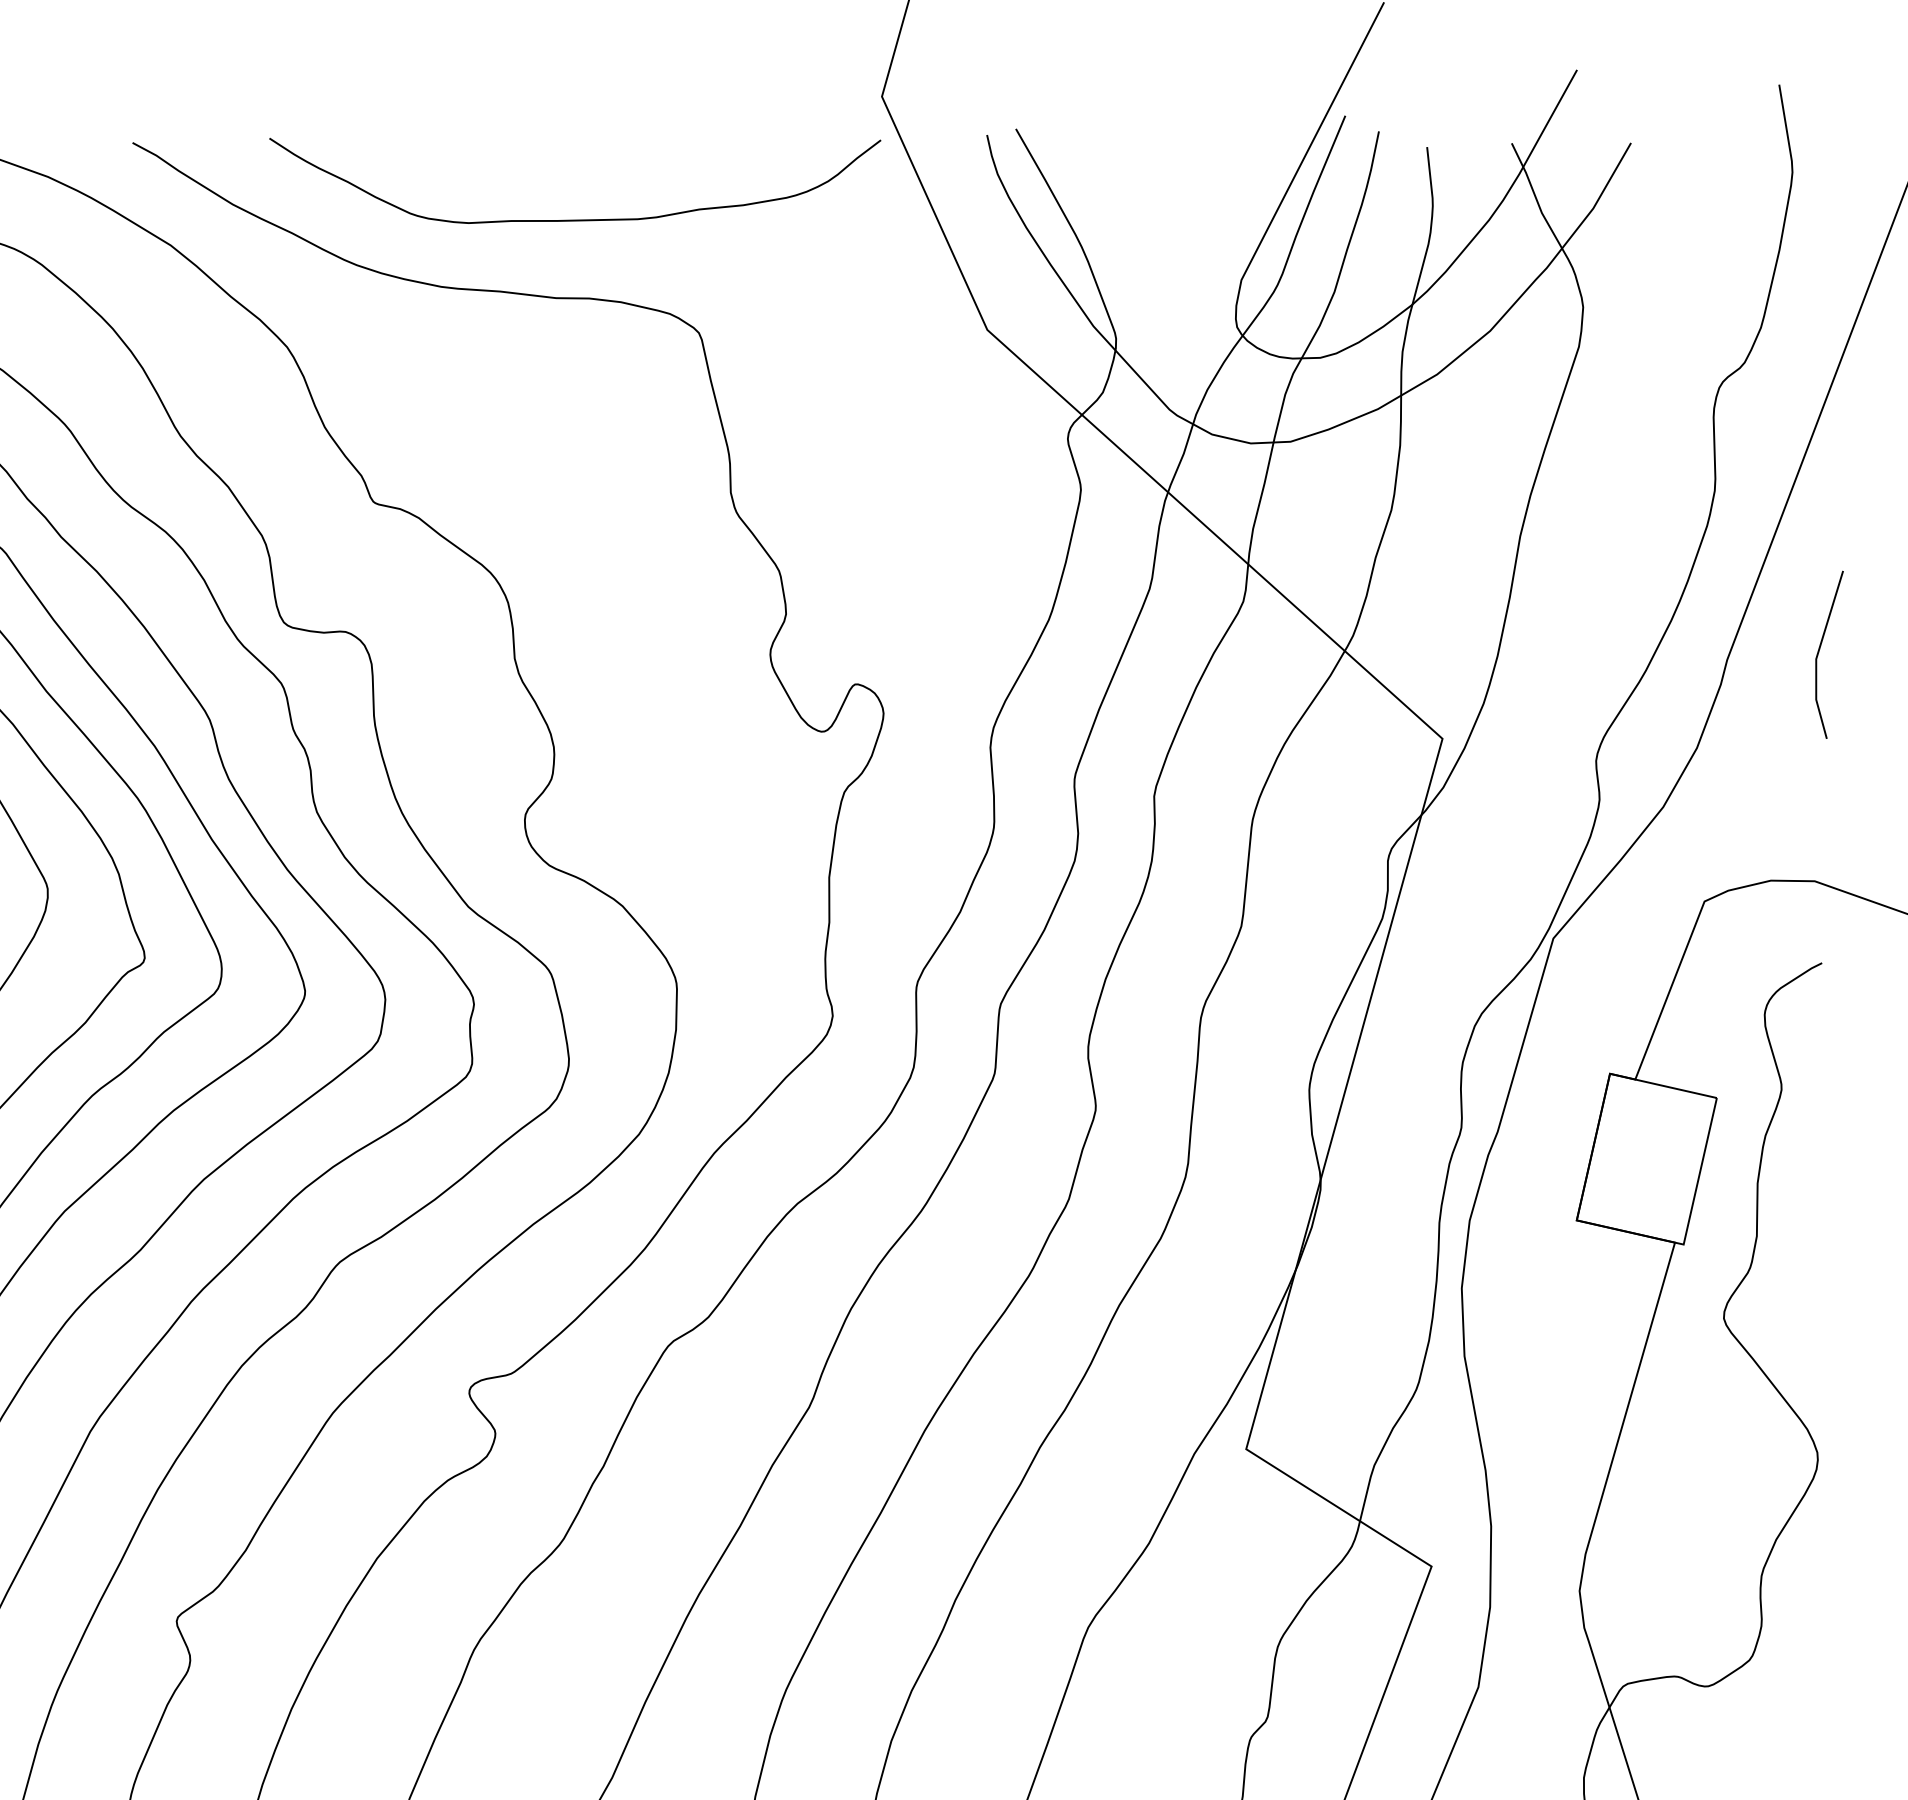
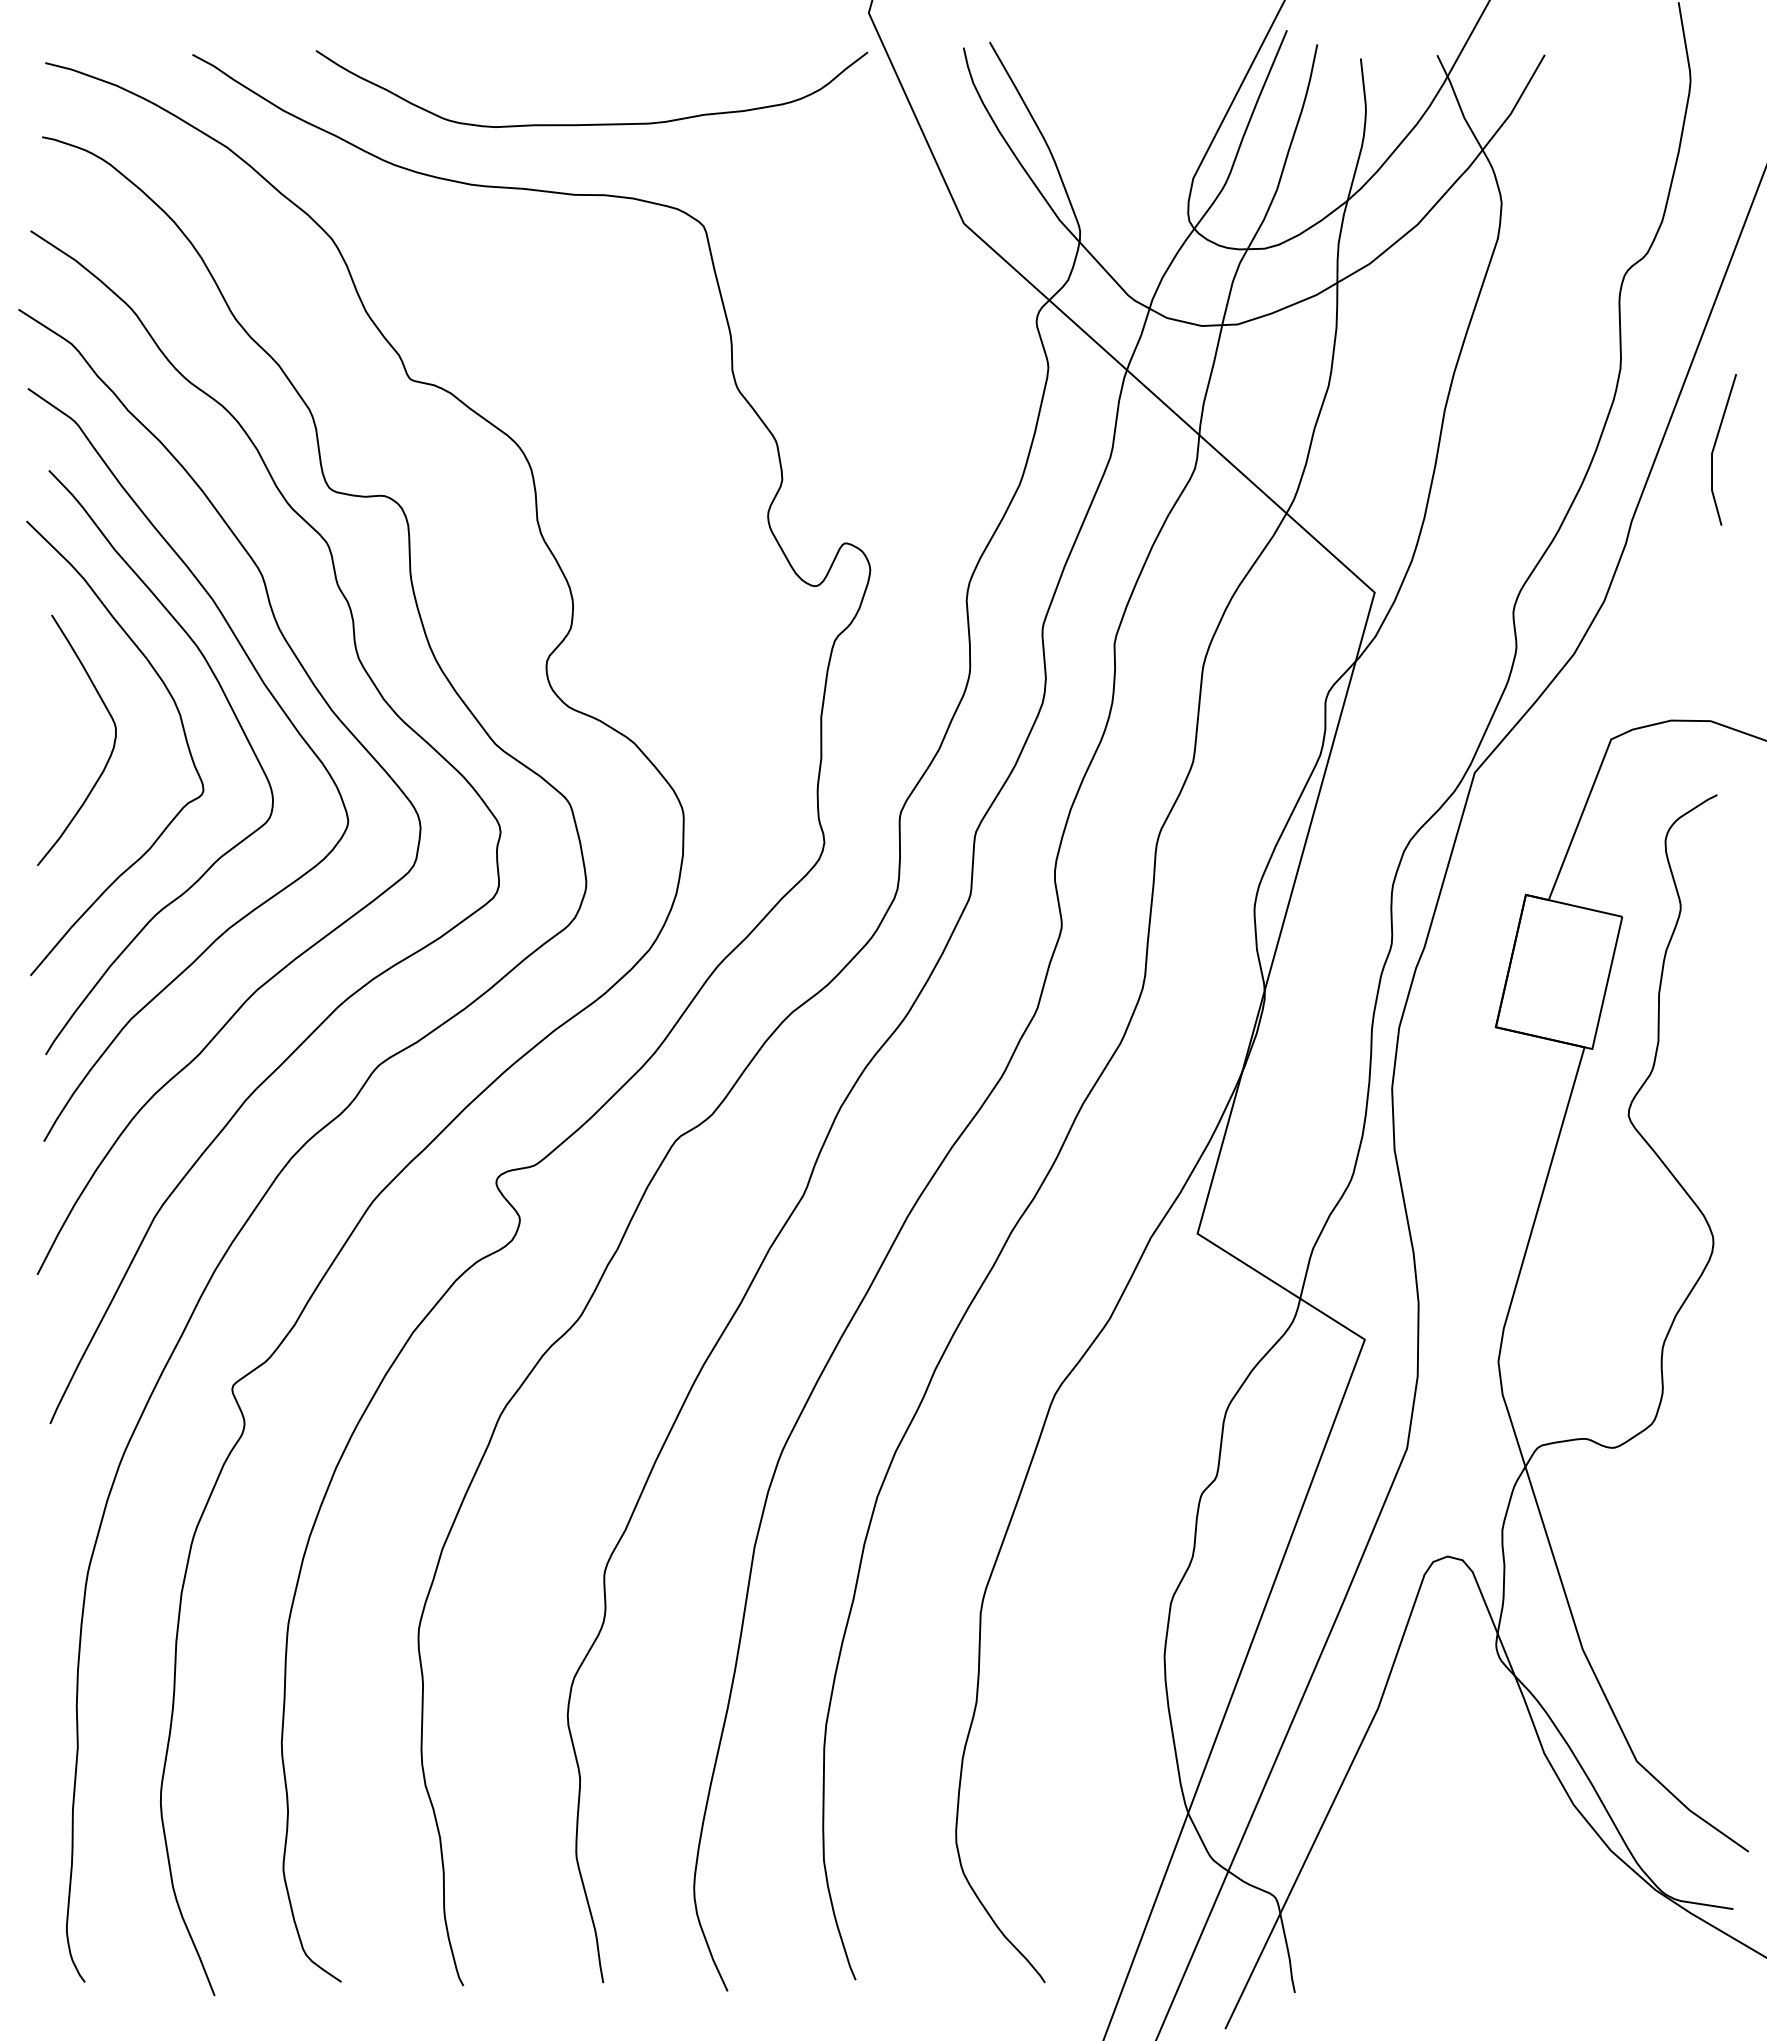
line: (1820, 651) -> (1715, 446), moved

